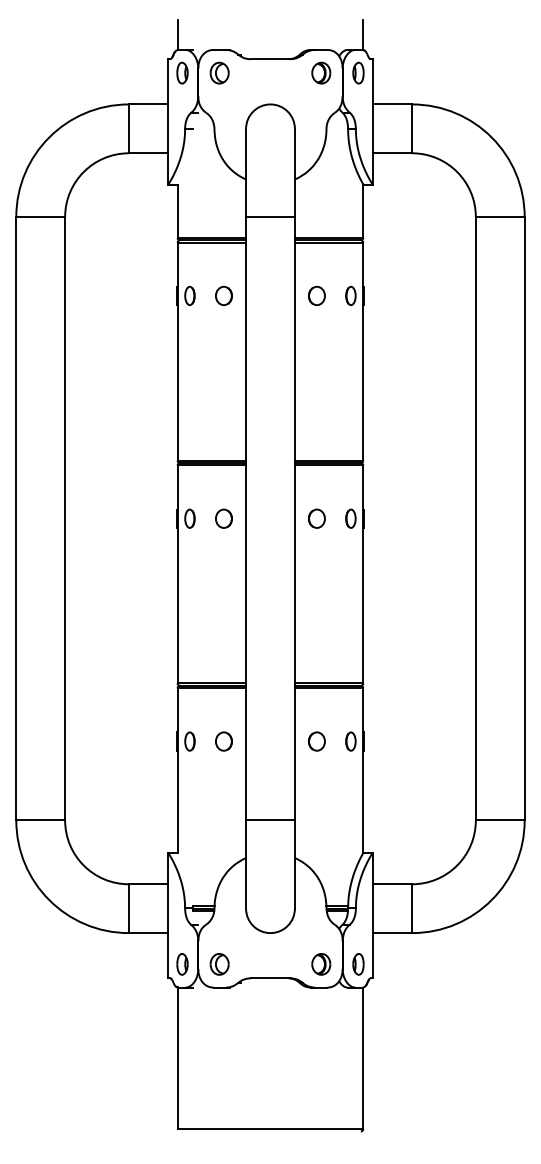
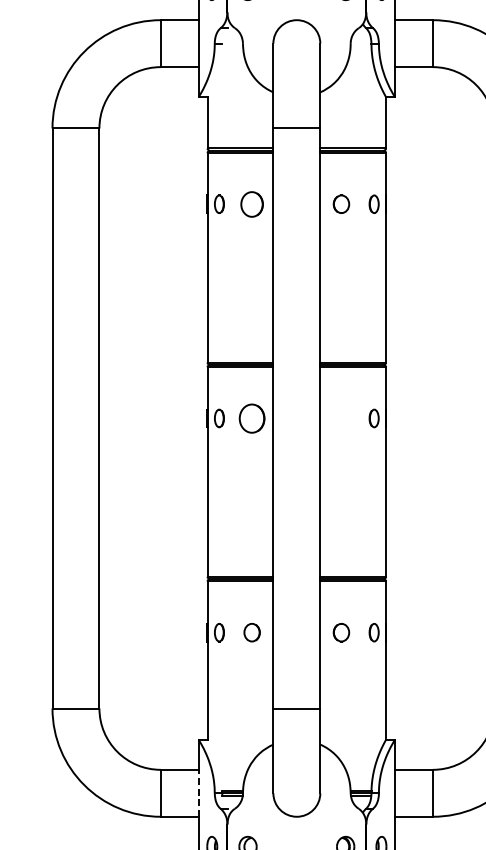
part: (223, 295) -> (251, 203), size x1.4
part: (223, 518) -> (251, 418), size x1.6
part: (316, 518) -> (341, 418), removed
line: (168, 908) -> (198, 793), solid -> dashed

